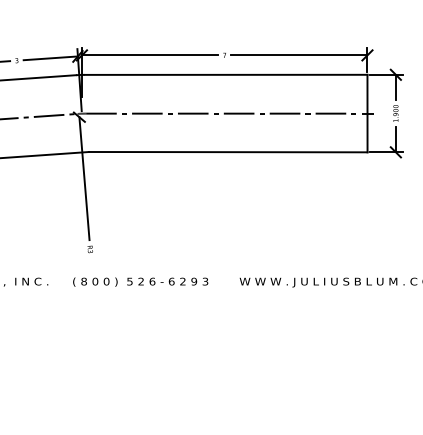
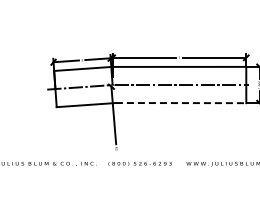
line: (229, 153) -> (181, 103), solid -> dashed

